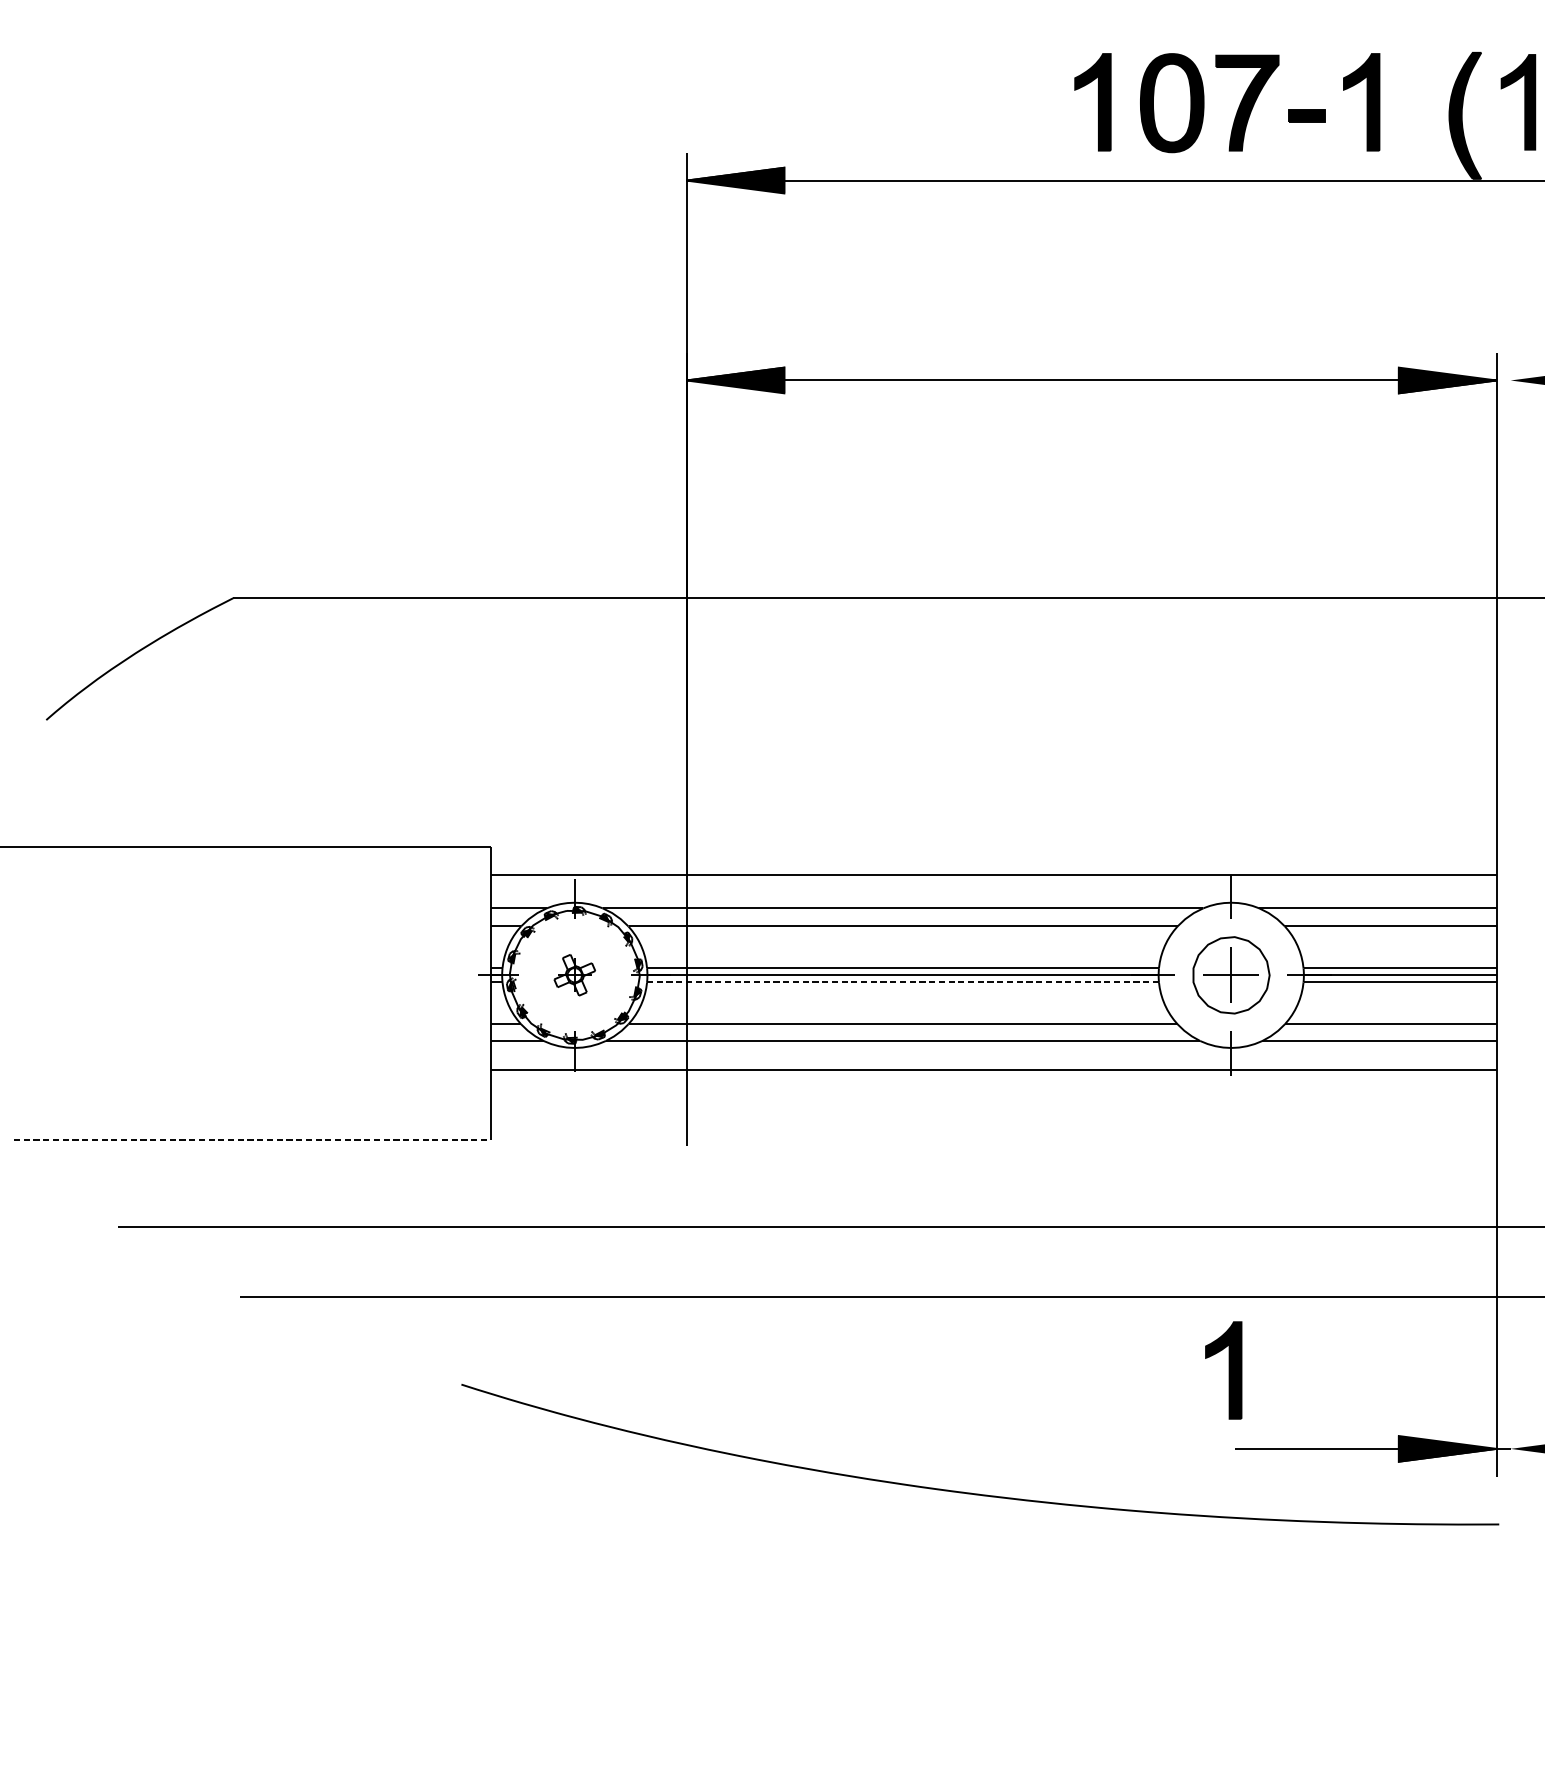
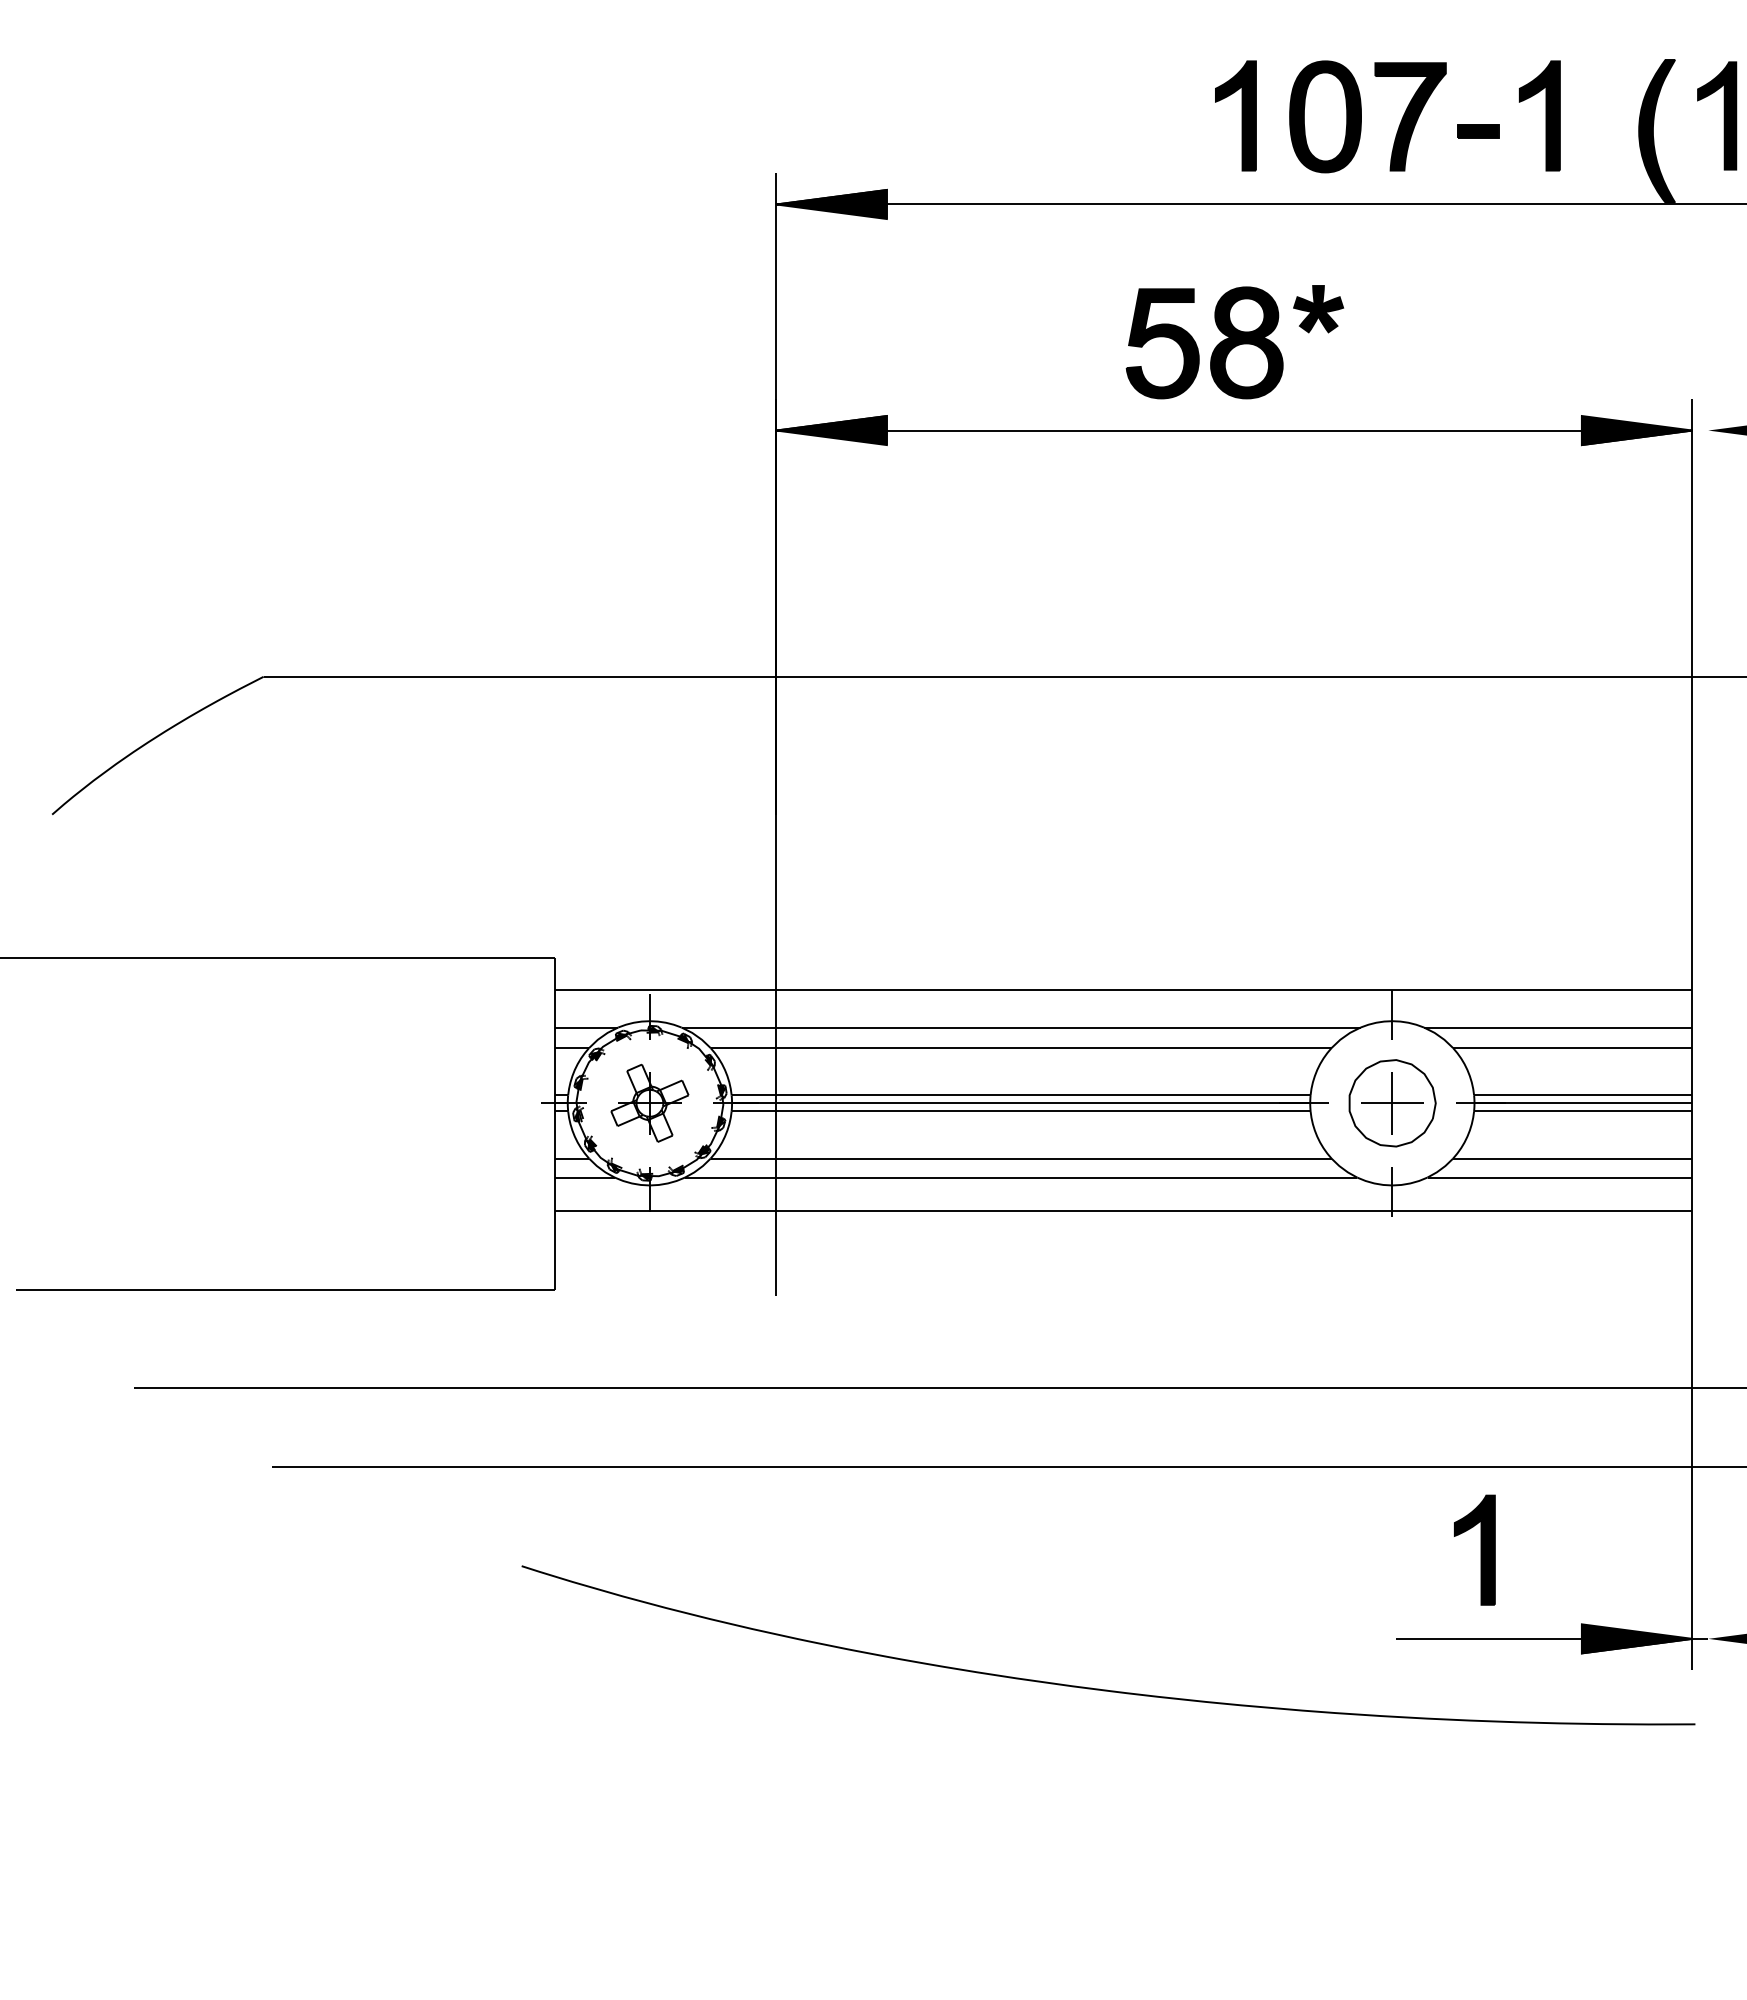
part: (1091, 302) -> (1234, 342), added
part: (574, 974) -> (649, 1102), size x1.67
line: (902, 982) -> (1020, 1111), dashed -> solid
line: (252, 1139) -> (285, 1289), dashed -> solid
part: (1223, 1369) -> (1474, 1549), moved

